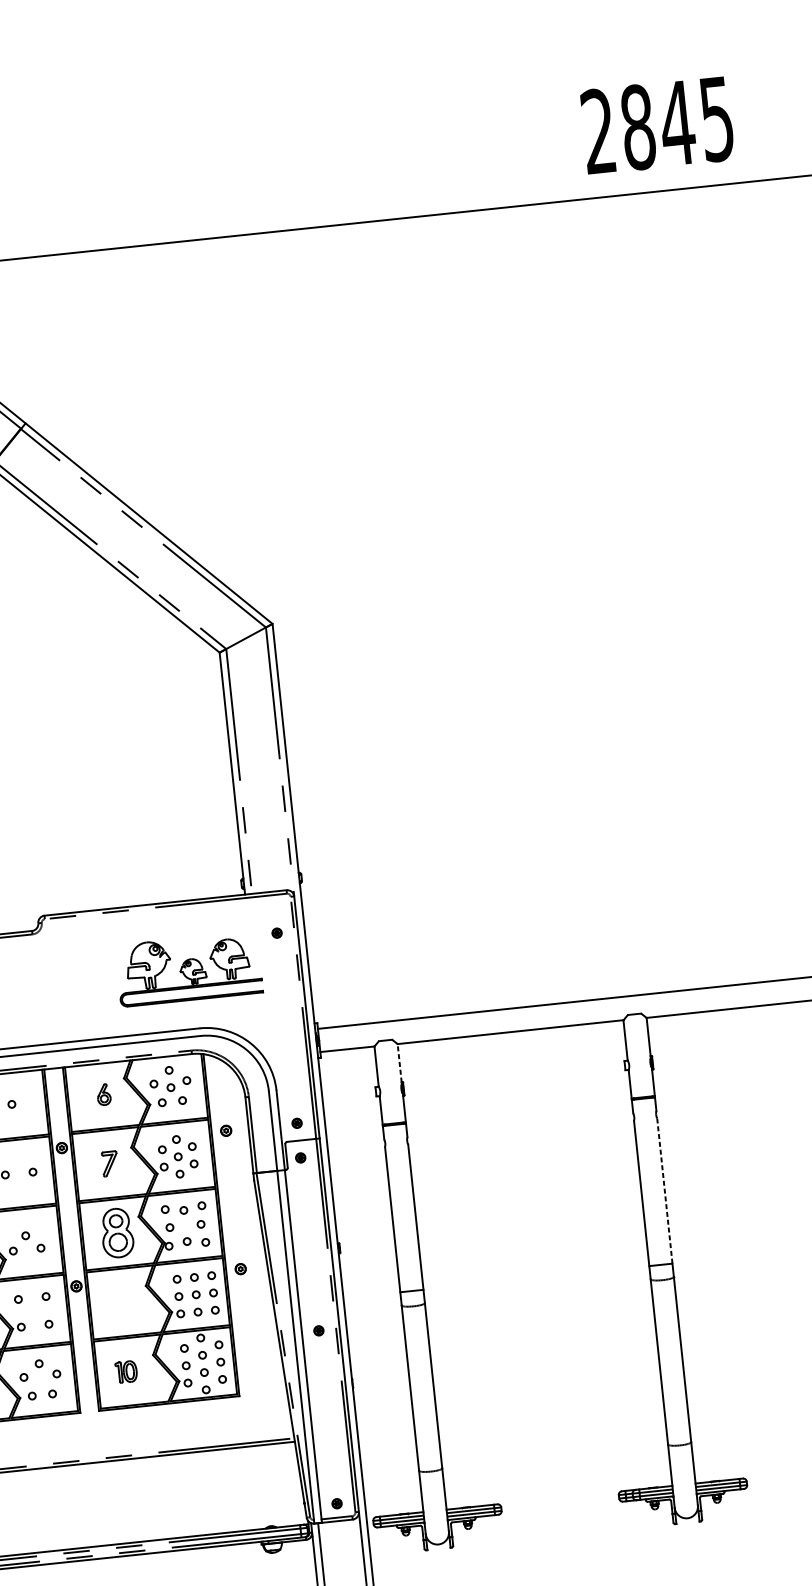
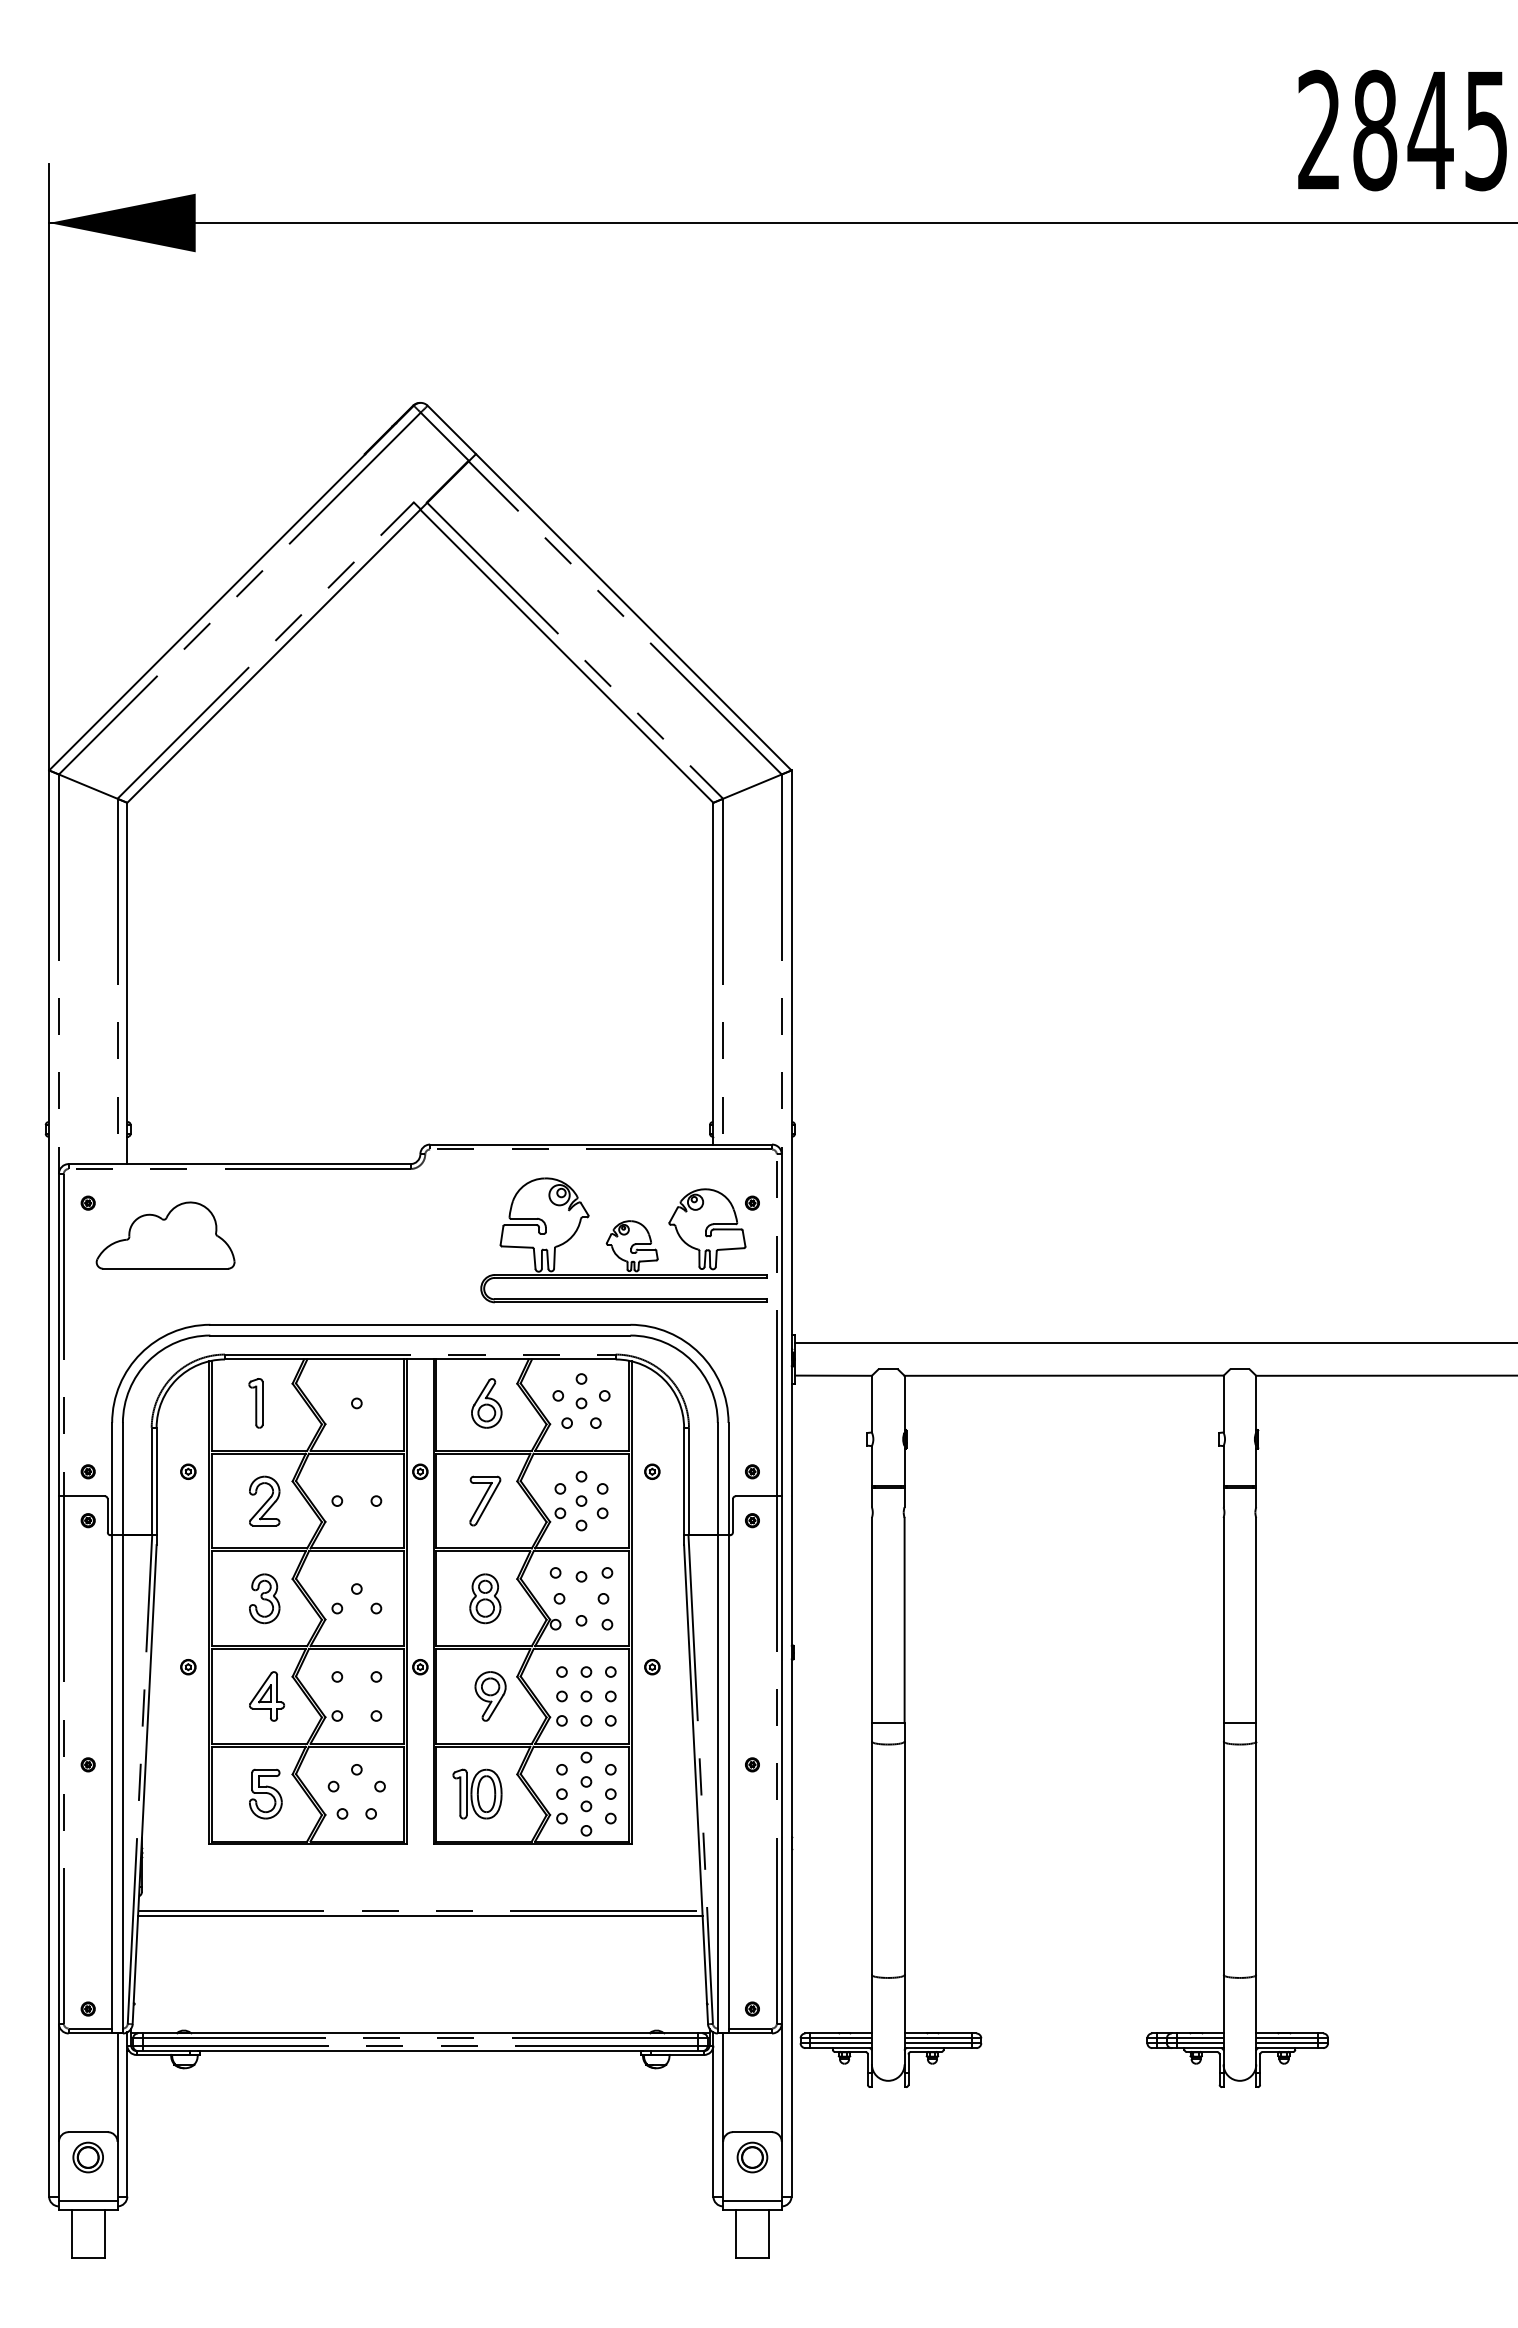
part: (188, 969) -> (623, 1240), size x1.43
line: (399, 1062) -> (904, 1402), dashed -> solid
part: (103, 1094) -> (486, 1403), size x1.67
part: (110, 1163) -> (485, 1500), size x1.43
line: (665, 1191) -> (1256, 1620), dashed -> solid
part: (117, 1232) -> (485, 1598), size x0.71
part: (128, 1301) -> (490, 1696), added
part: (126, 1371) -> (477, 1793), size x1.67

